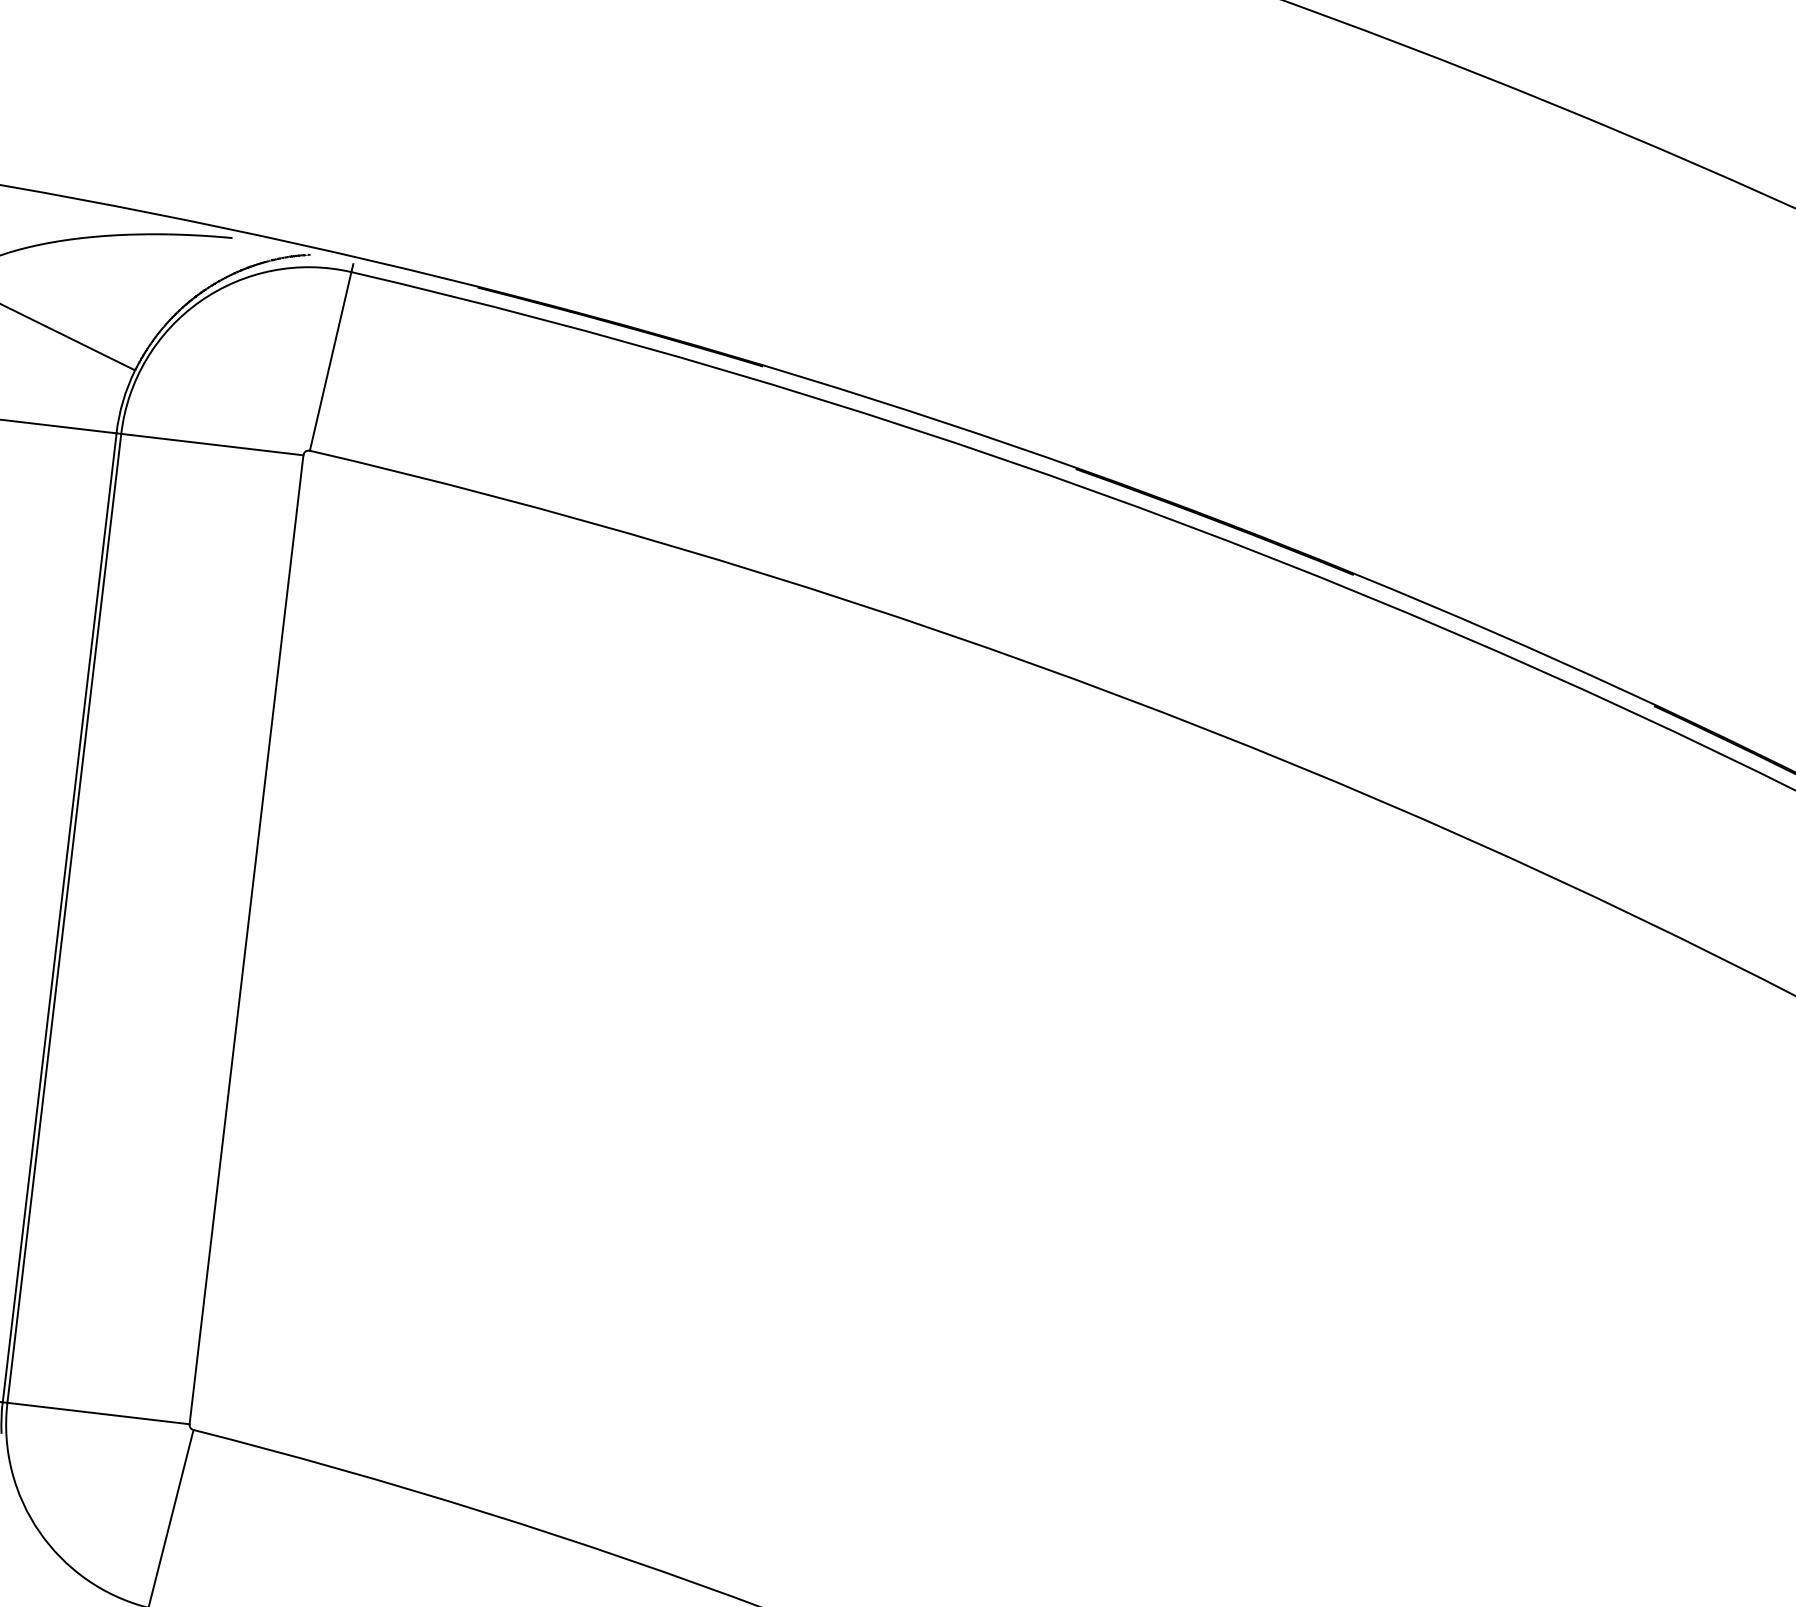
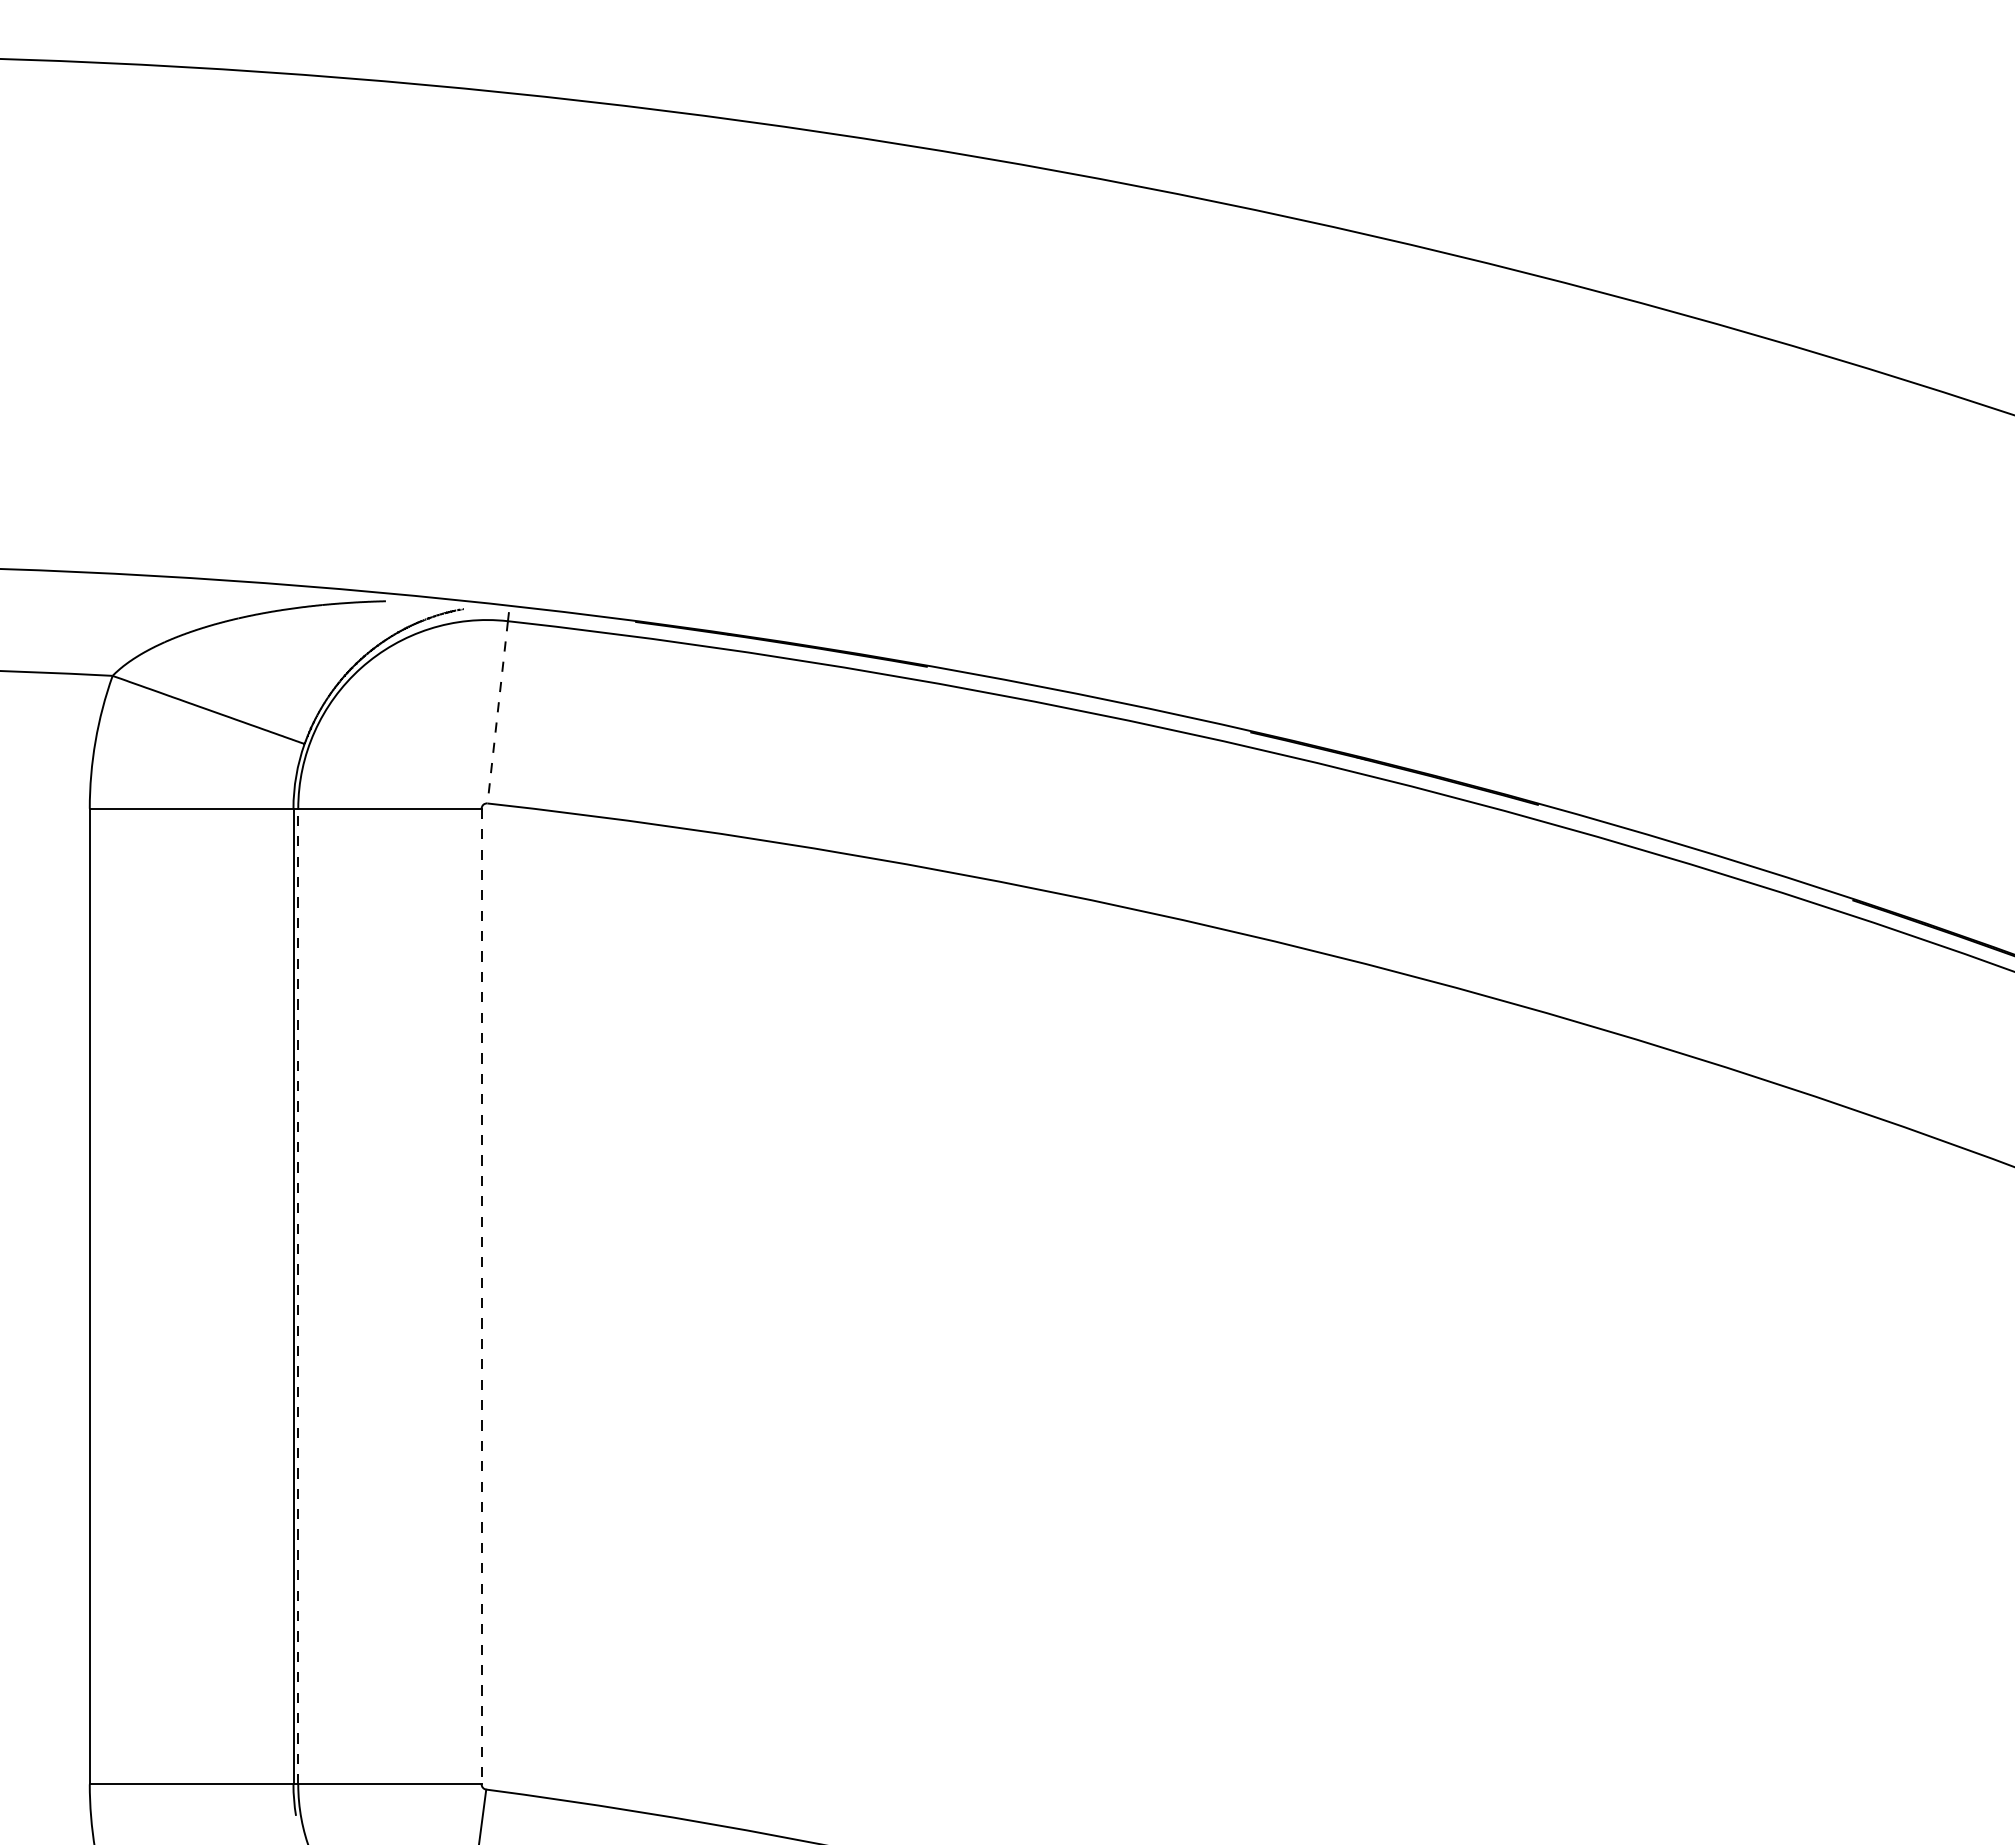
line: (330, 361) -> (497, 712), solid -> dashed
line: (64, 918) -> (298, 1296), solid -> dashed
line: (246, 939) -> (481, 1296), solid -> dashed

